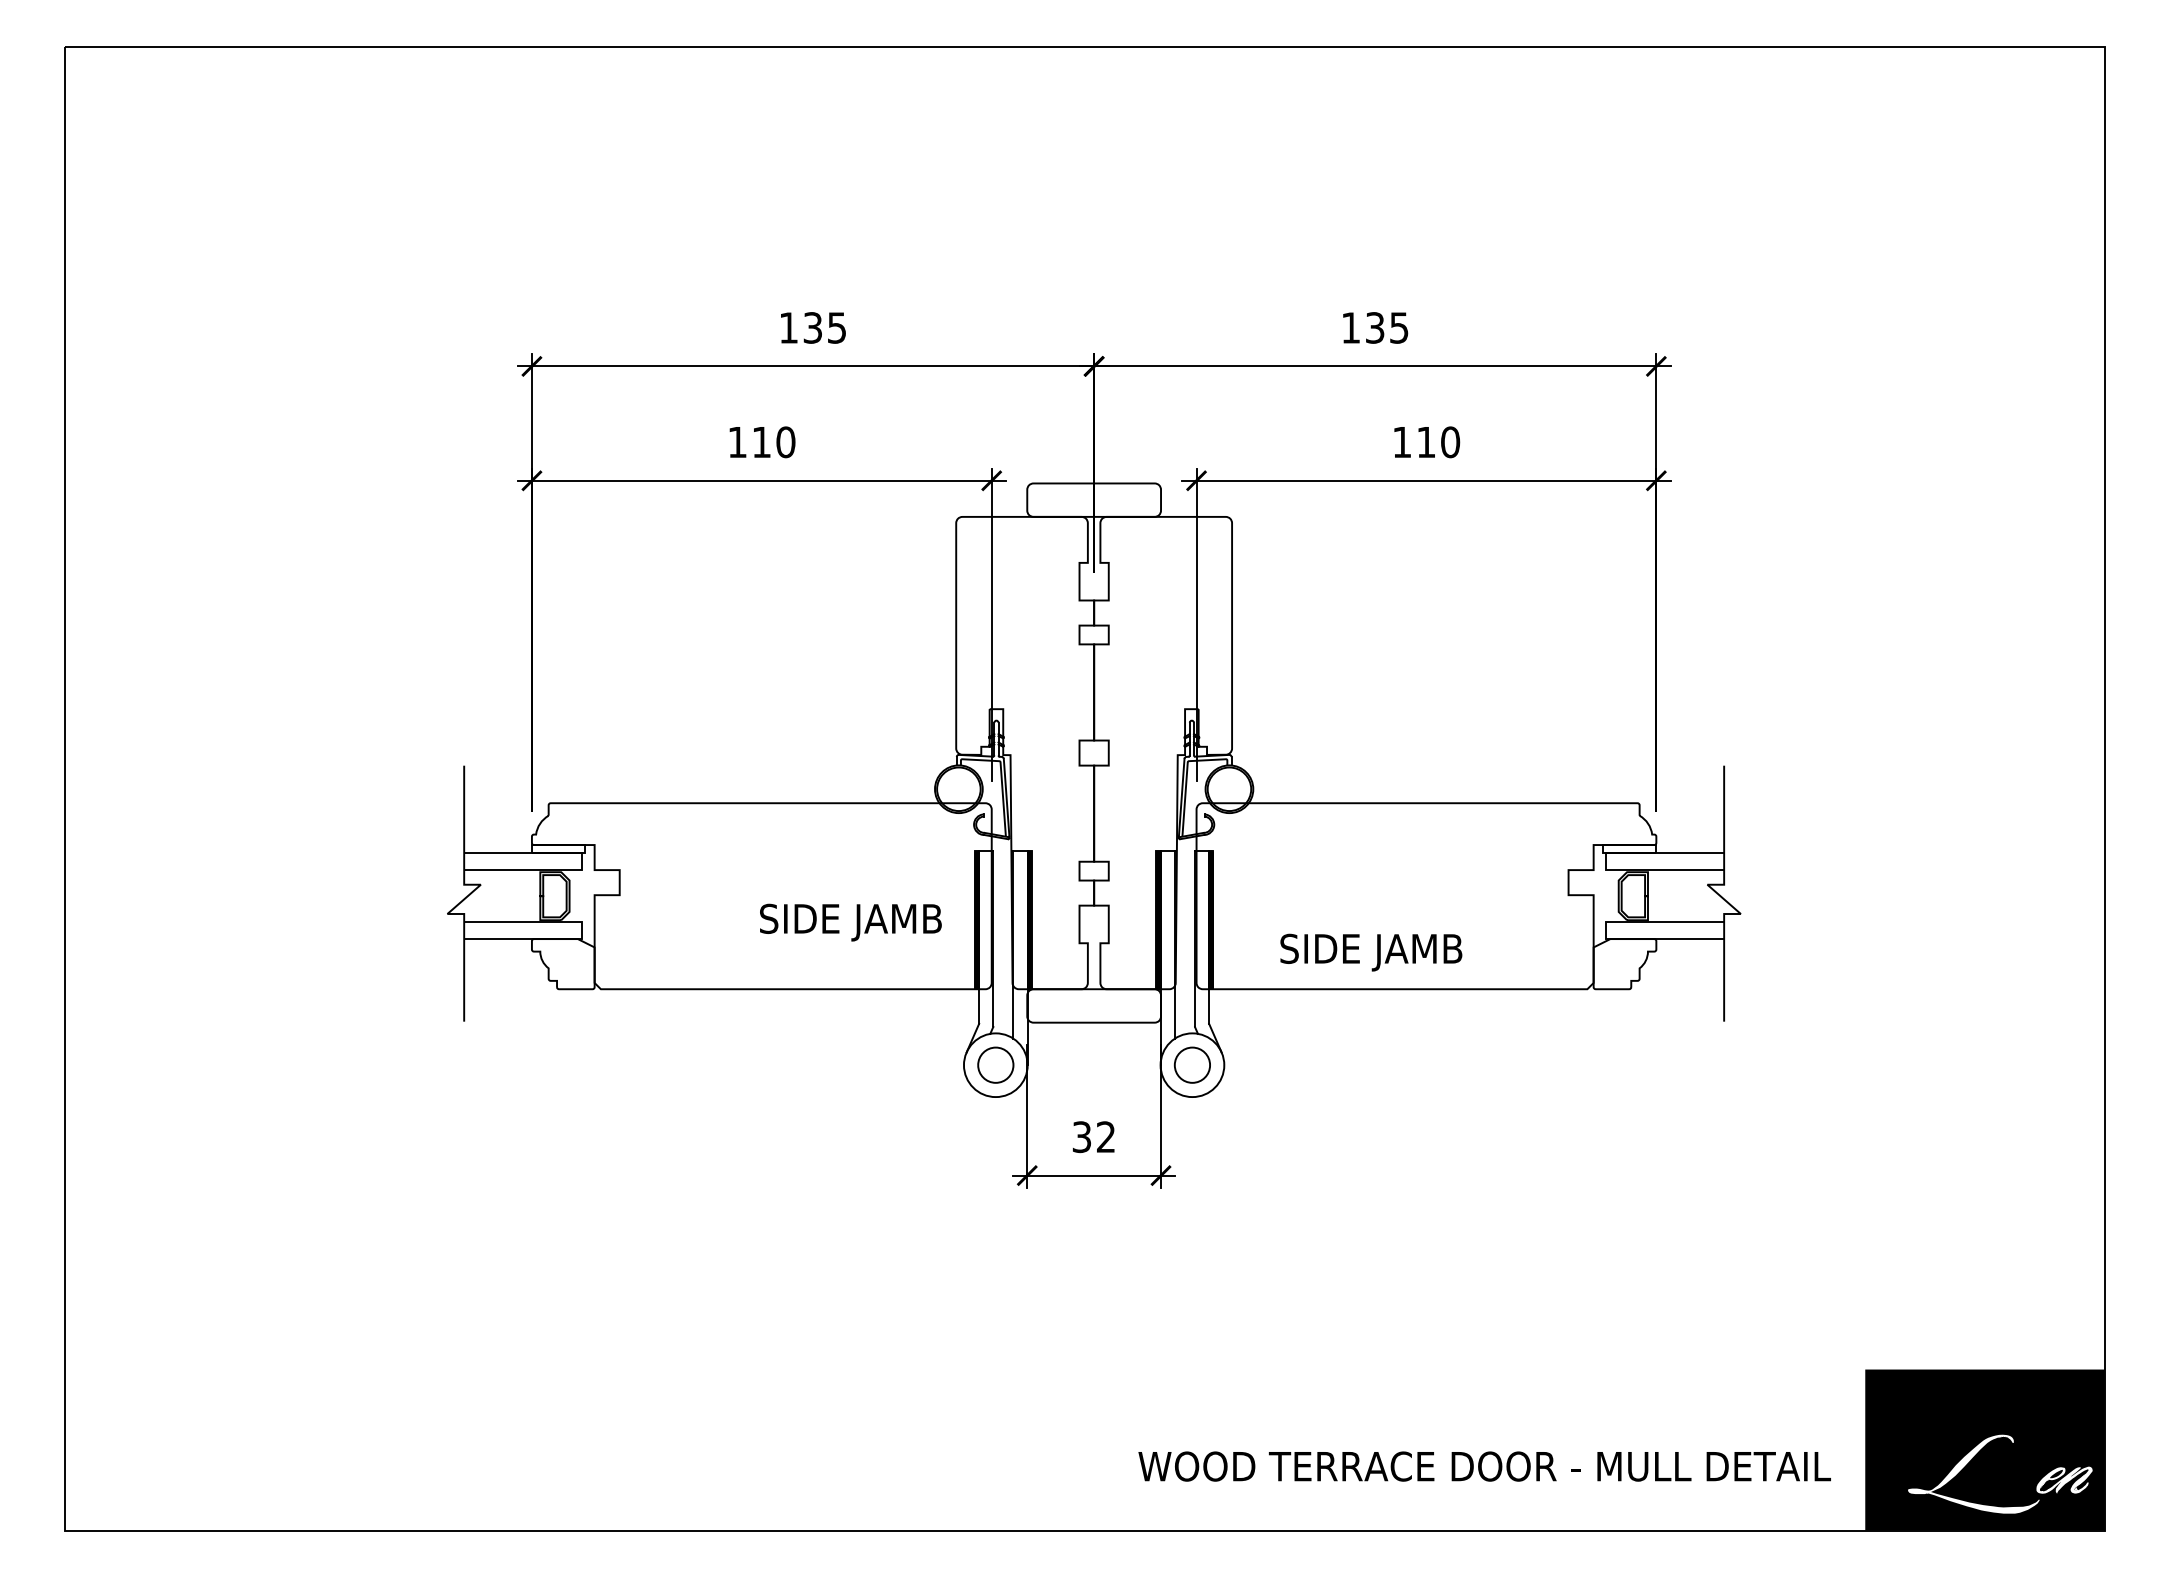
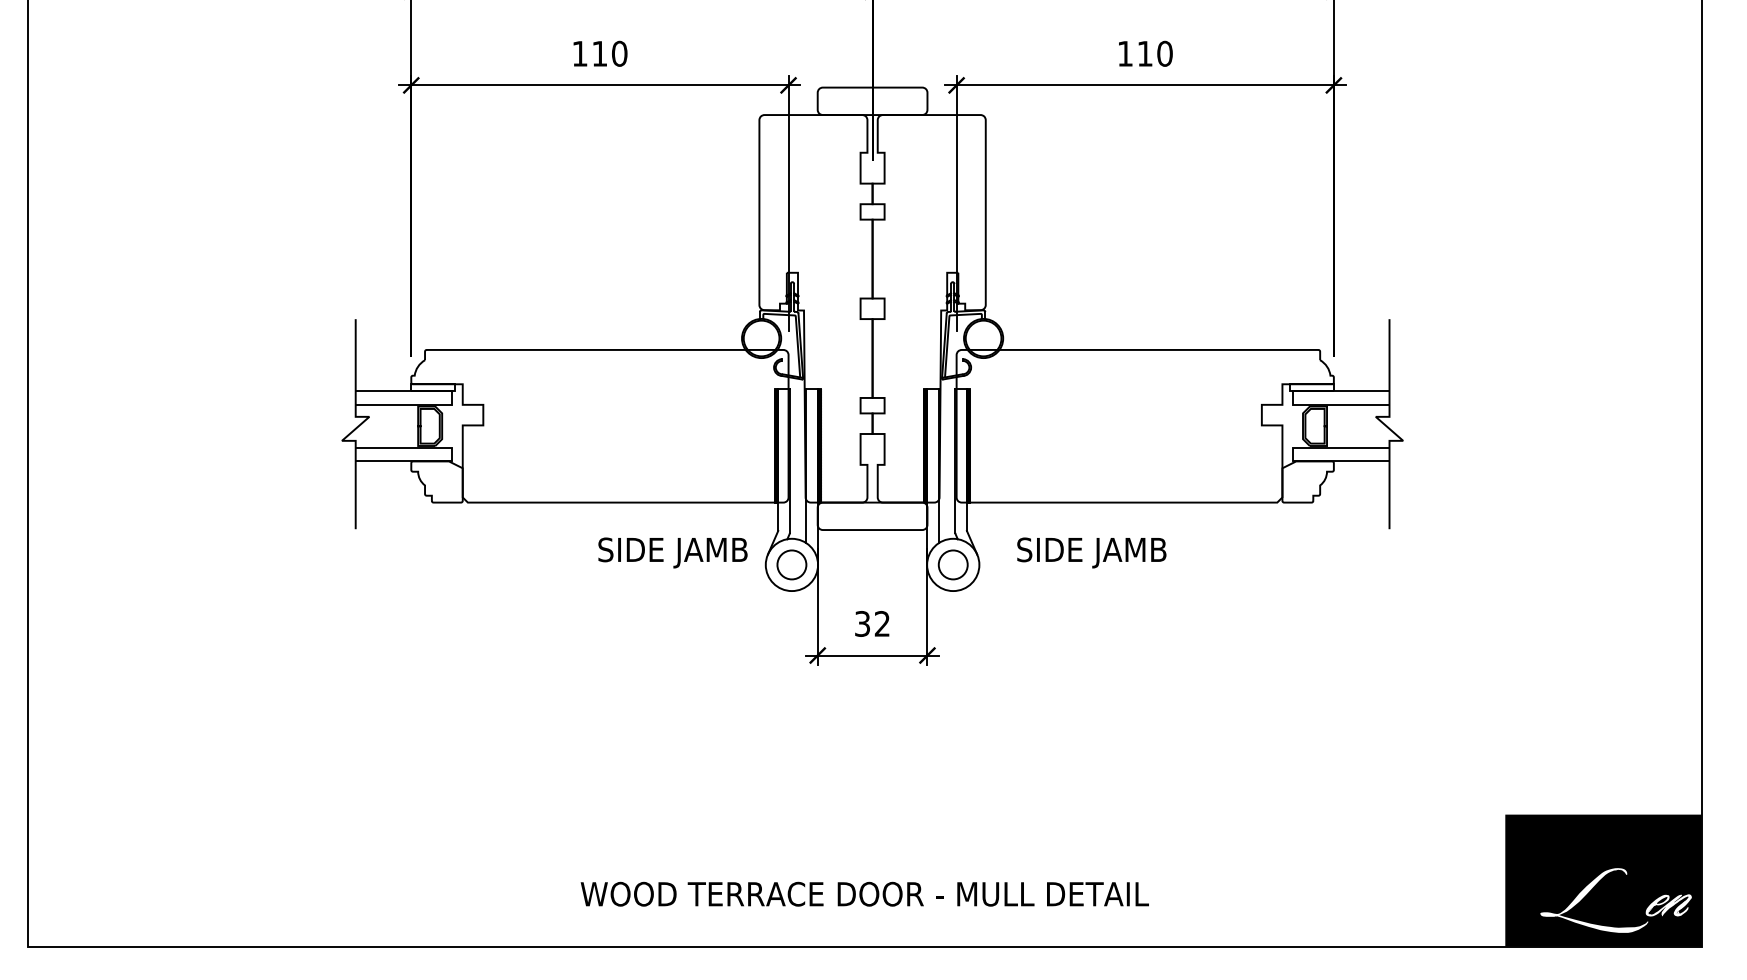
text: (850, 922) -> (672, 552), moved
text: (1371, 952) -> (1091, 552), moved
text: (1484, 1466) -> (864, 894), moved

